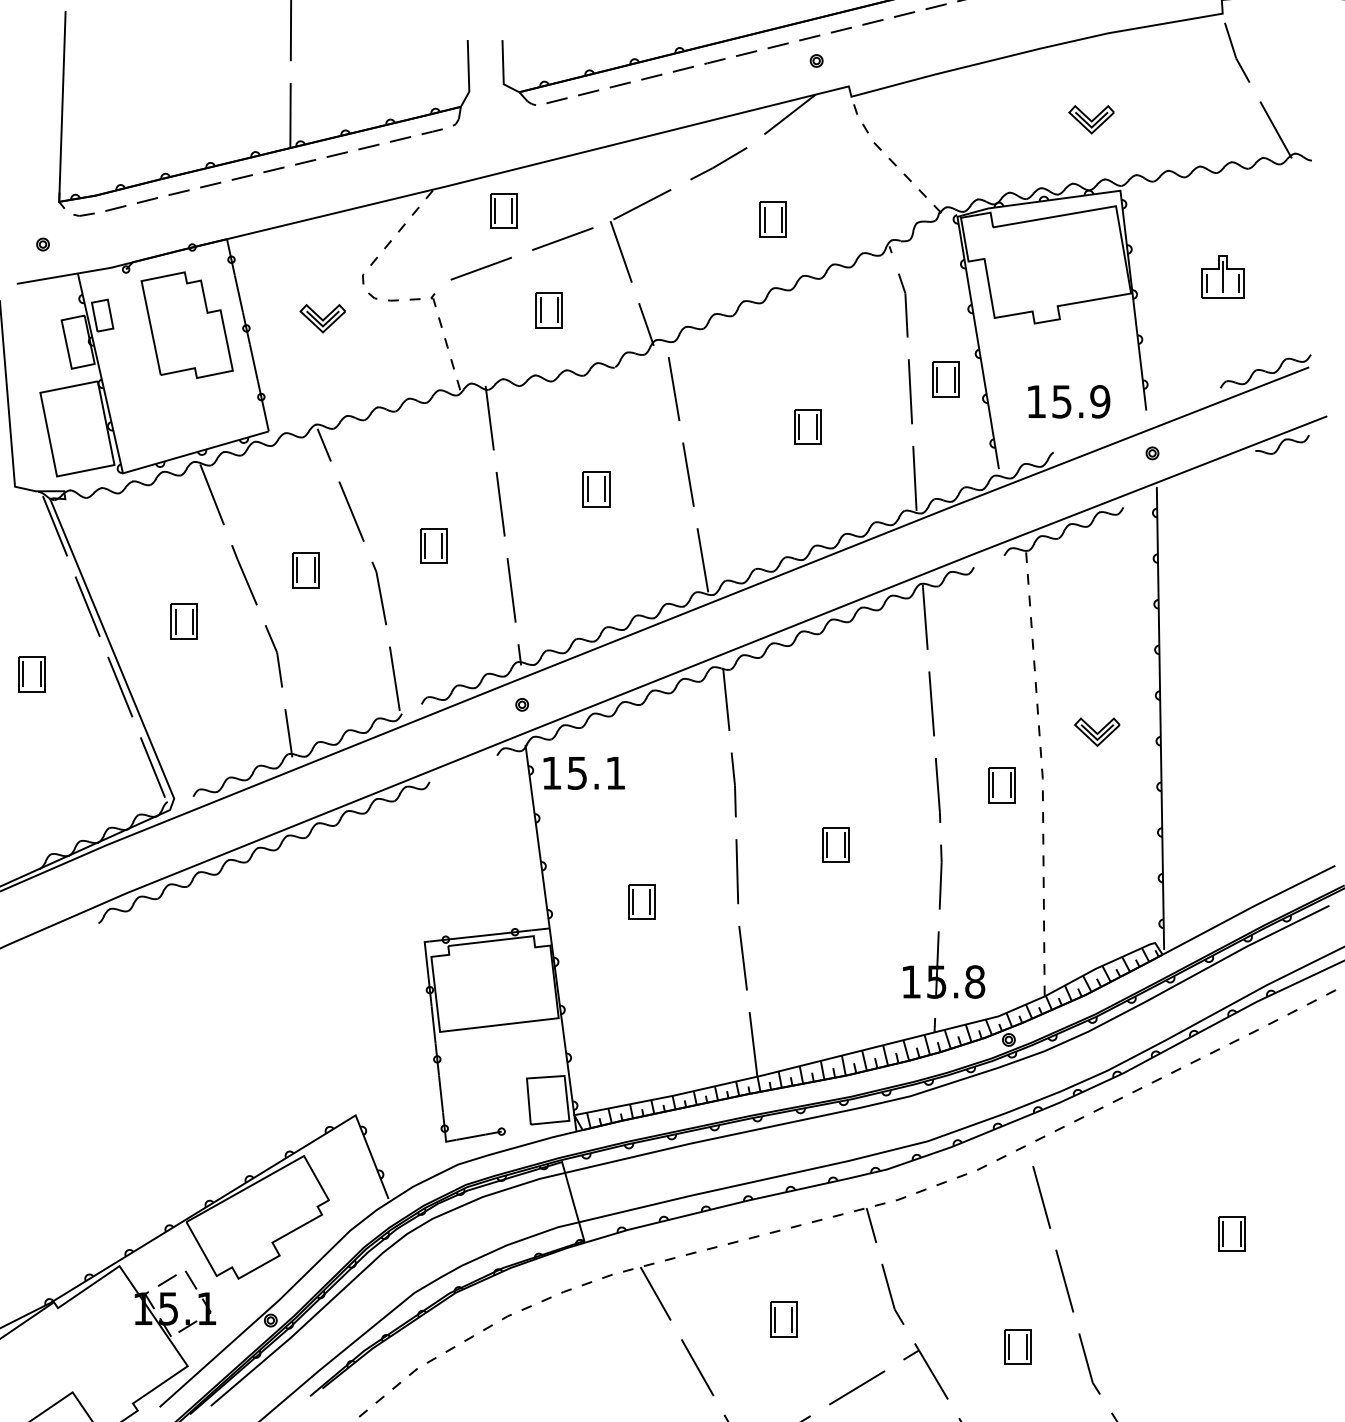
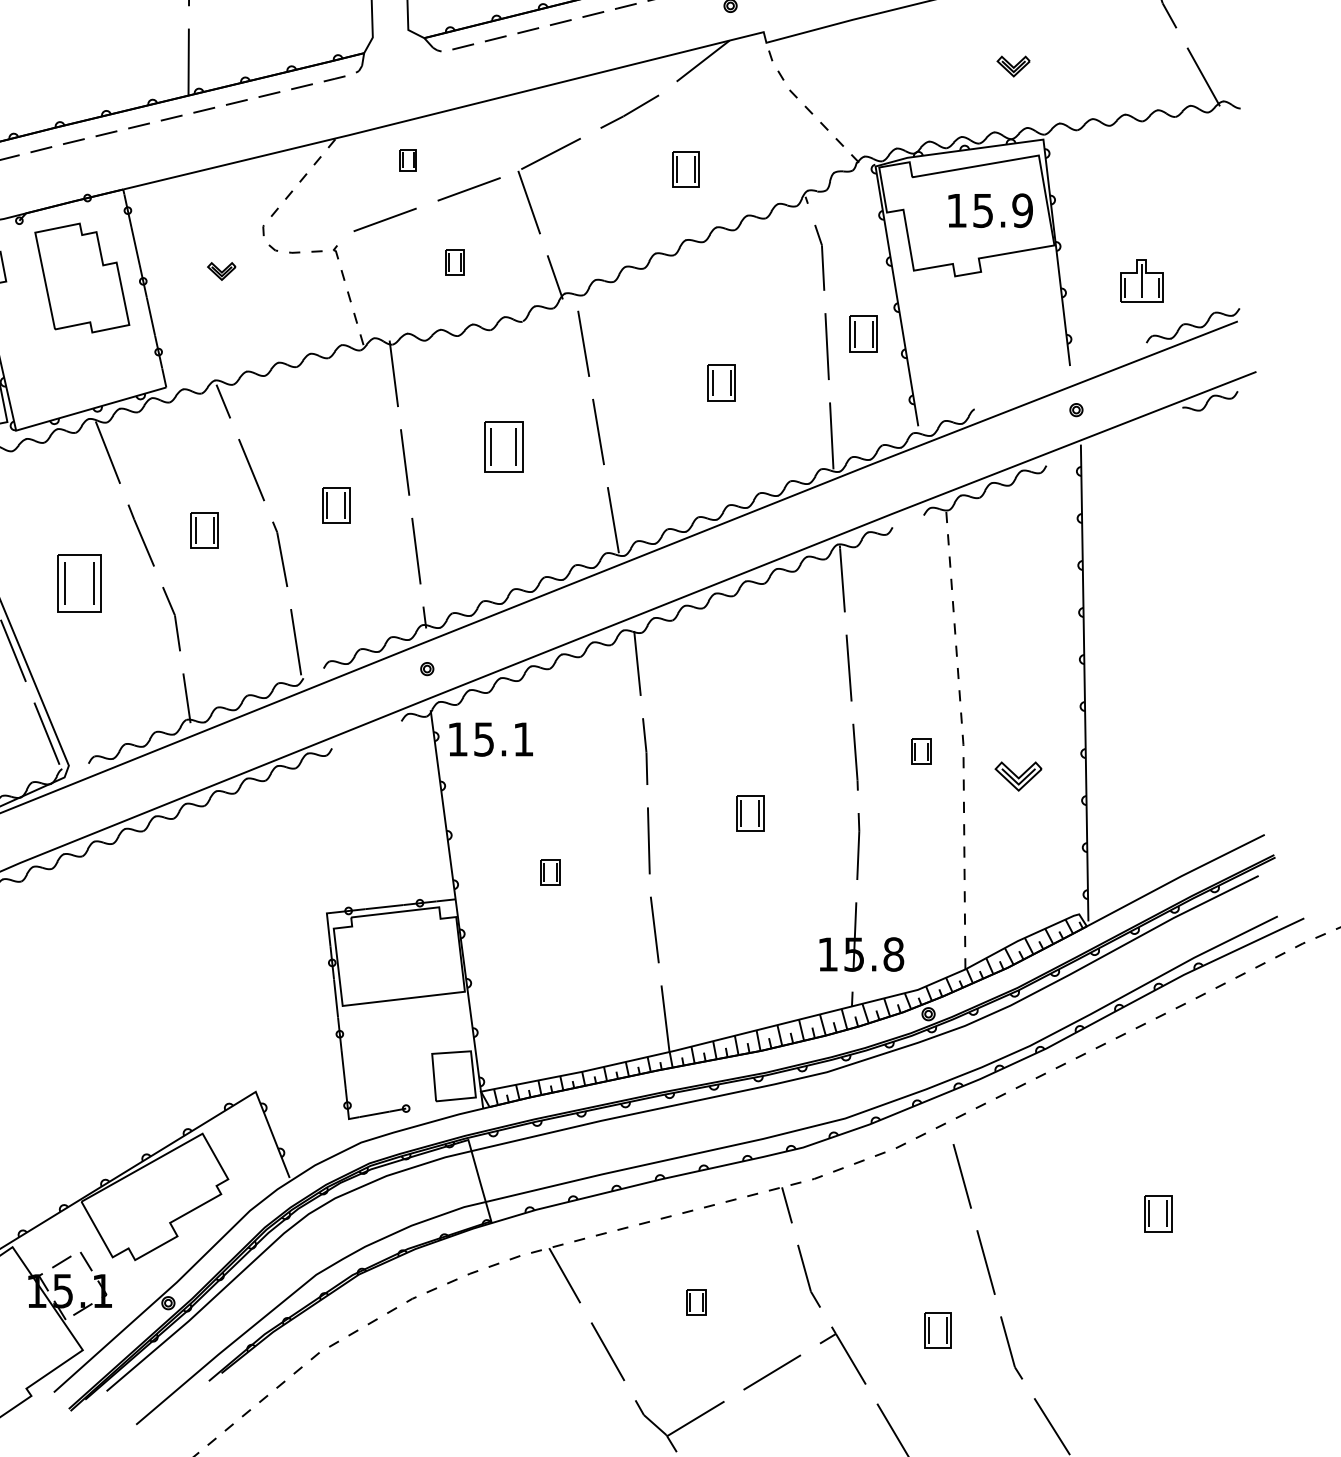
part: (1091, 119) -> (1013, 66), size x0.7
part: (503, 210) -> (408, 159), size x0.6
part: (1222, 276) -> (1141, 280), moved
part: (548, 310) -> (454, 262), size x0.7
part: (322, 318) -> (221, 271), size x0.6
text: (1069, 401) -> (990, 210), moved
part: (596, 489) -> (503, 447), size x1.4
part: (183, 621) -> (78, 583), size x1.6
part: (1097, 731) -> (1018, 775), moved
part: (1001, 785) -> (920, 752), size x0.7
part: (641, 901) -> (550, 871), size x0.7
part: (783, 1319) -> (696, 1302), size x0.7

